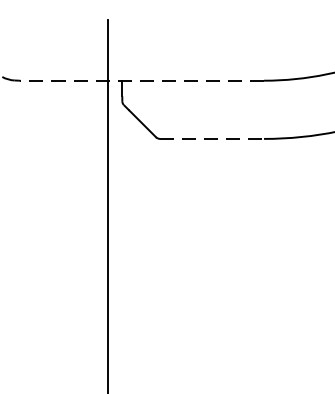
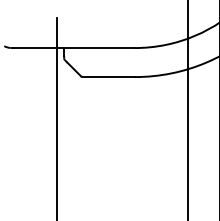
line: (143, 81) -> (74, 48), dashed -> solid
line: (211, 139) -> (108, 77), dashed -> solid

